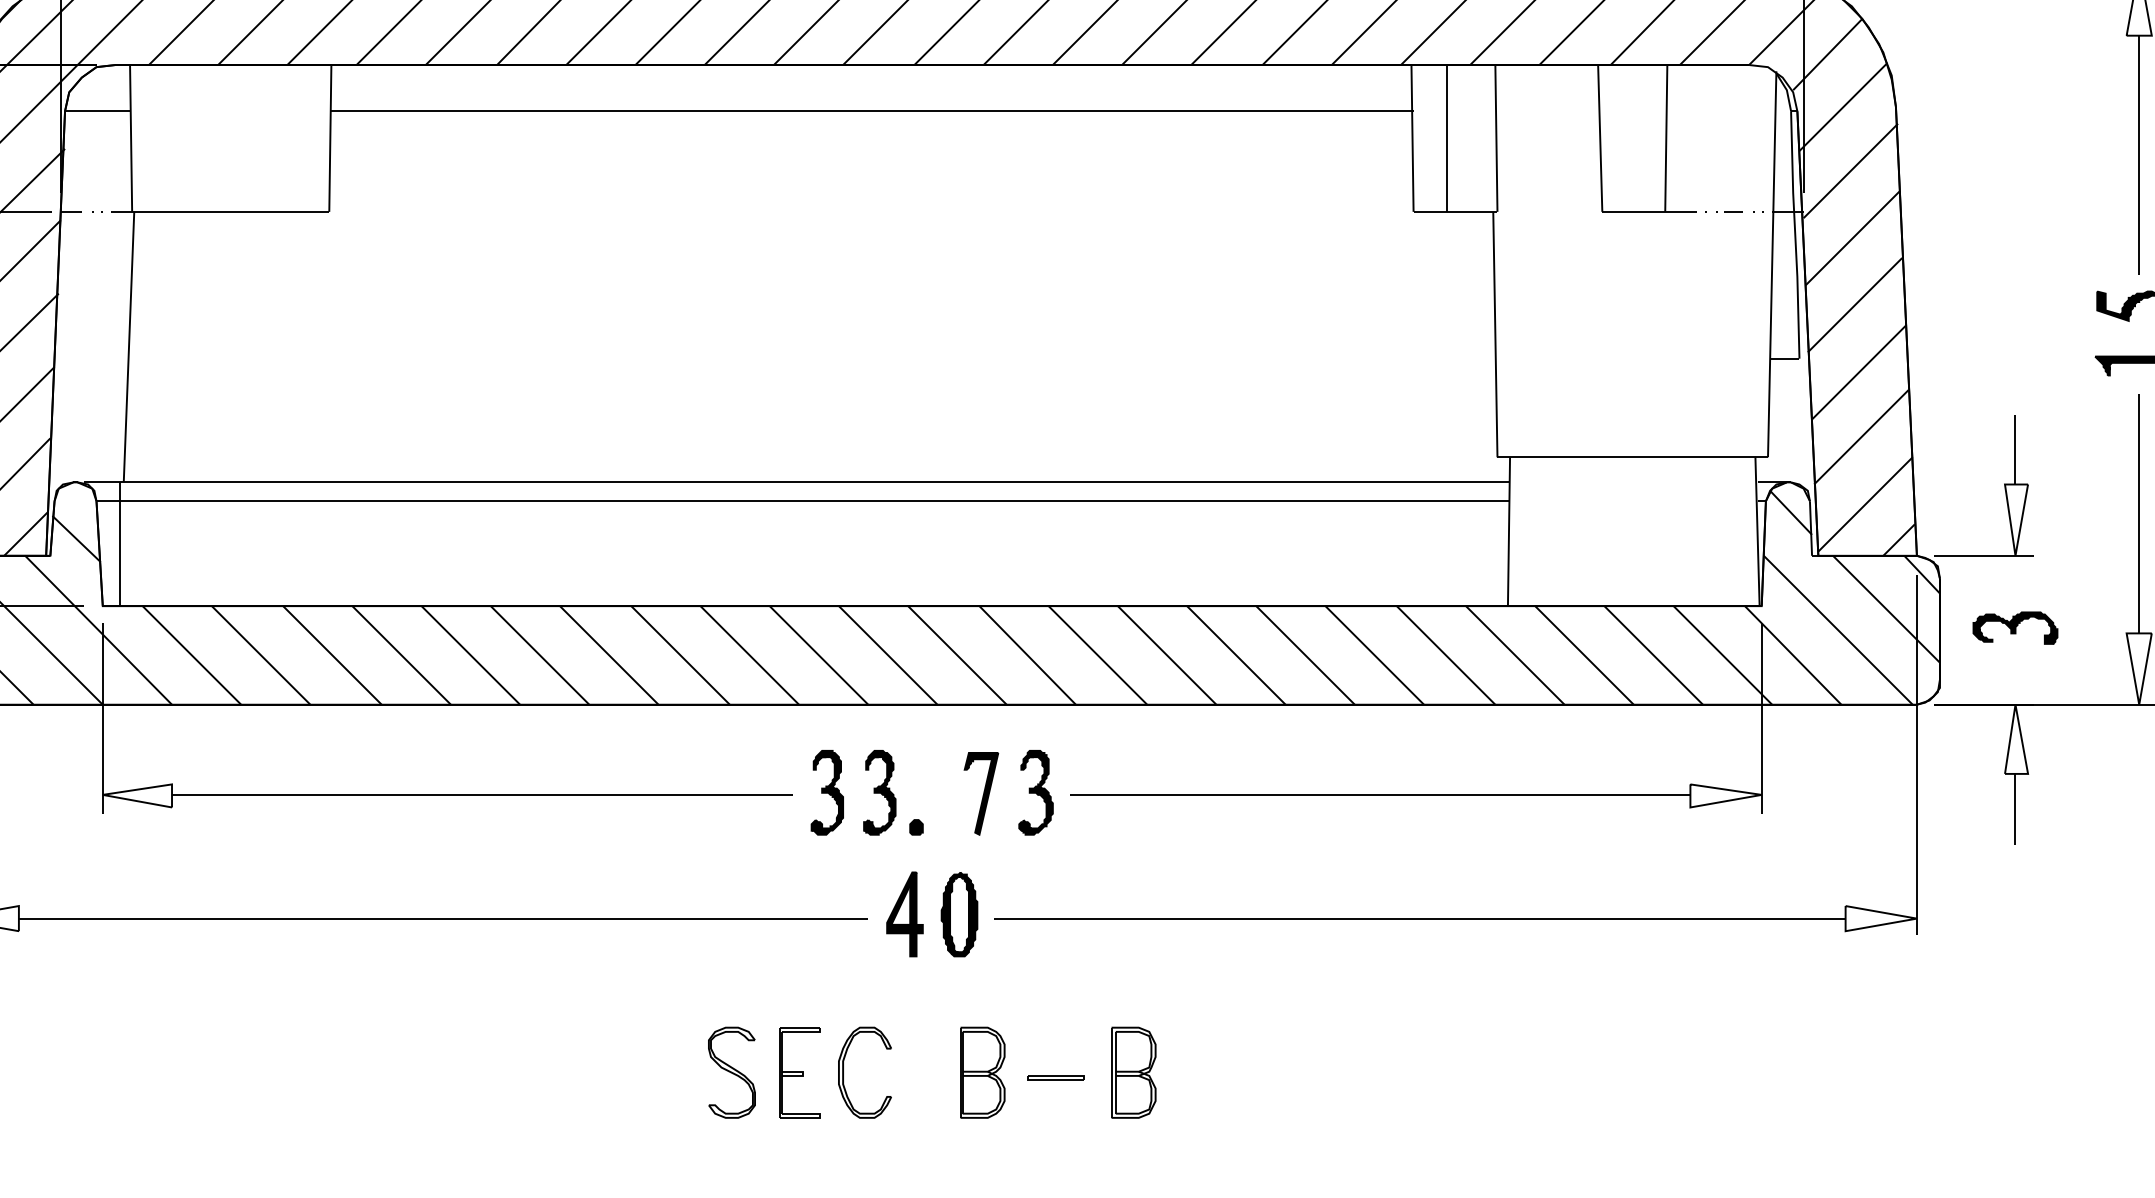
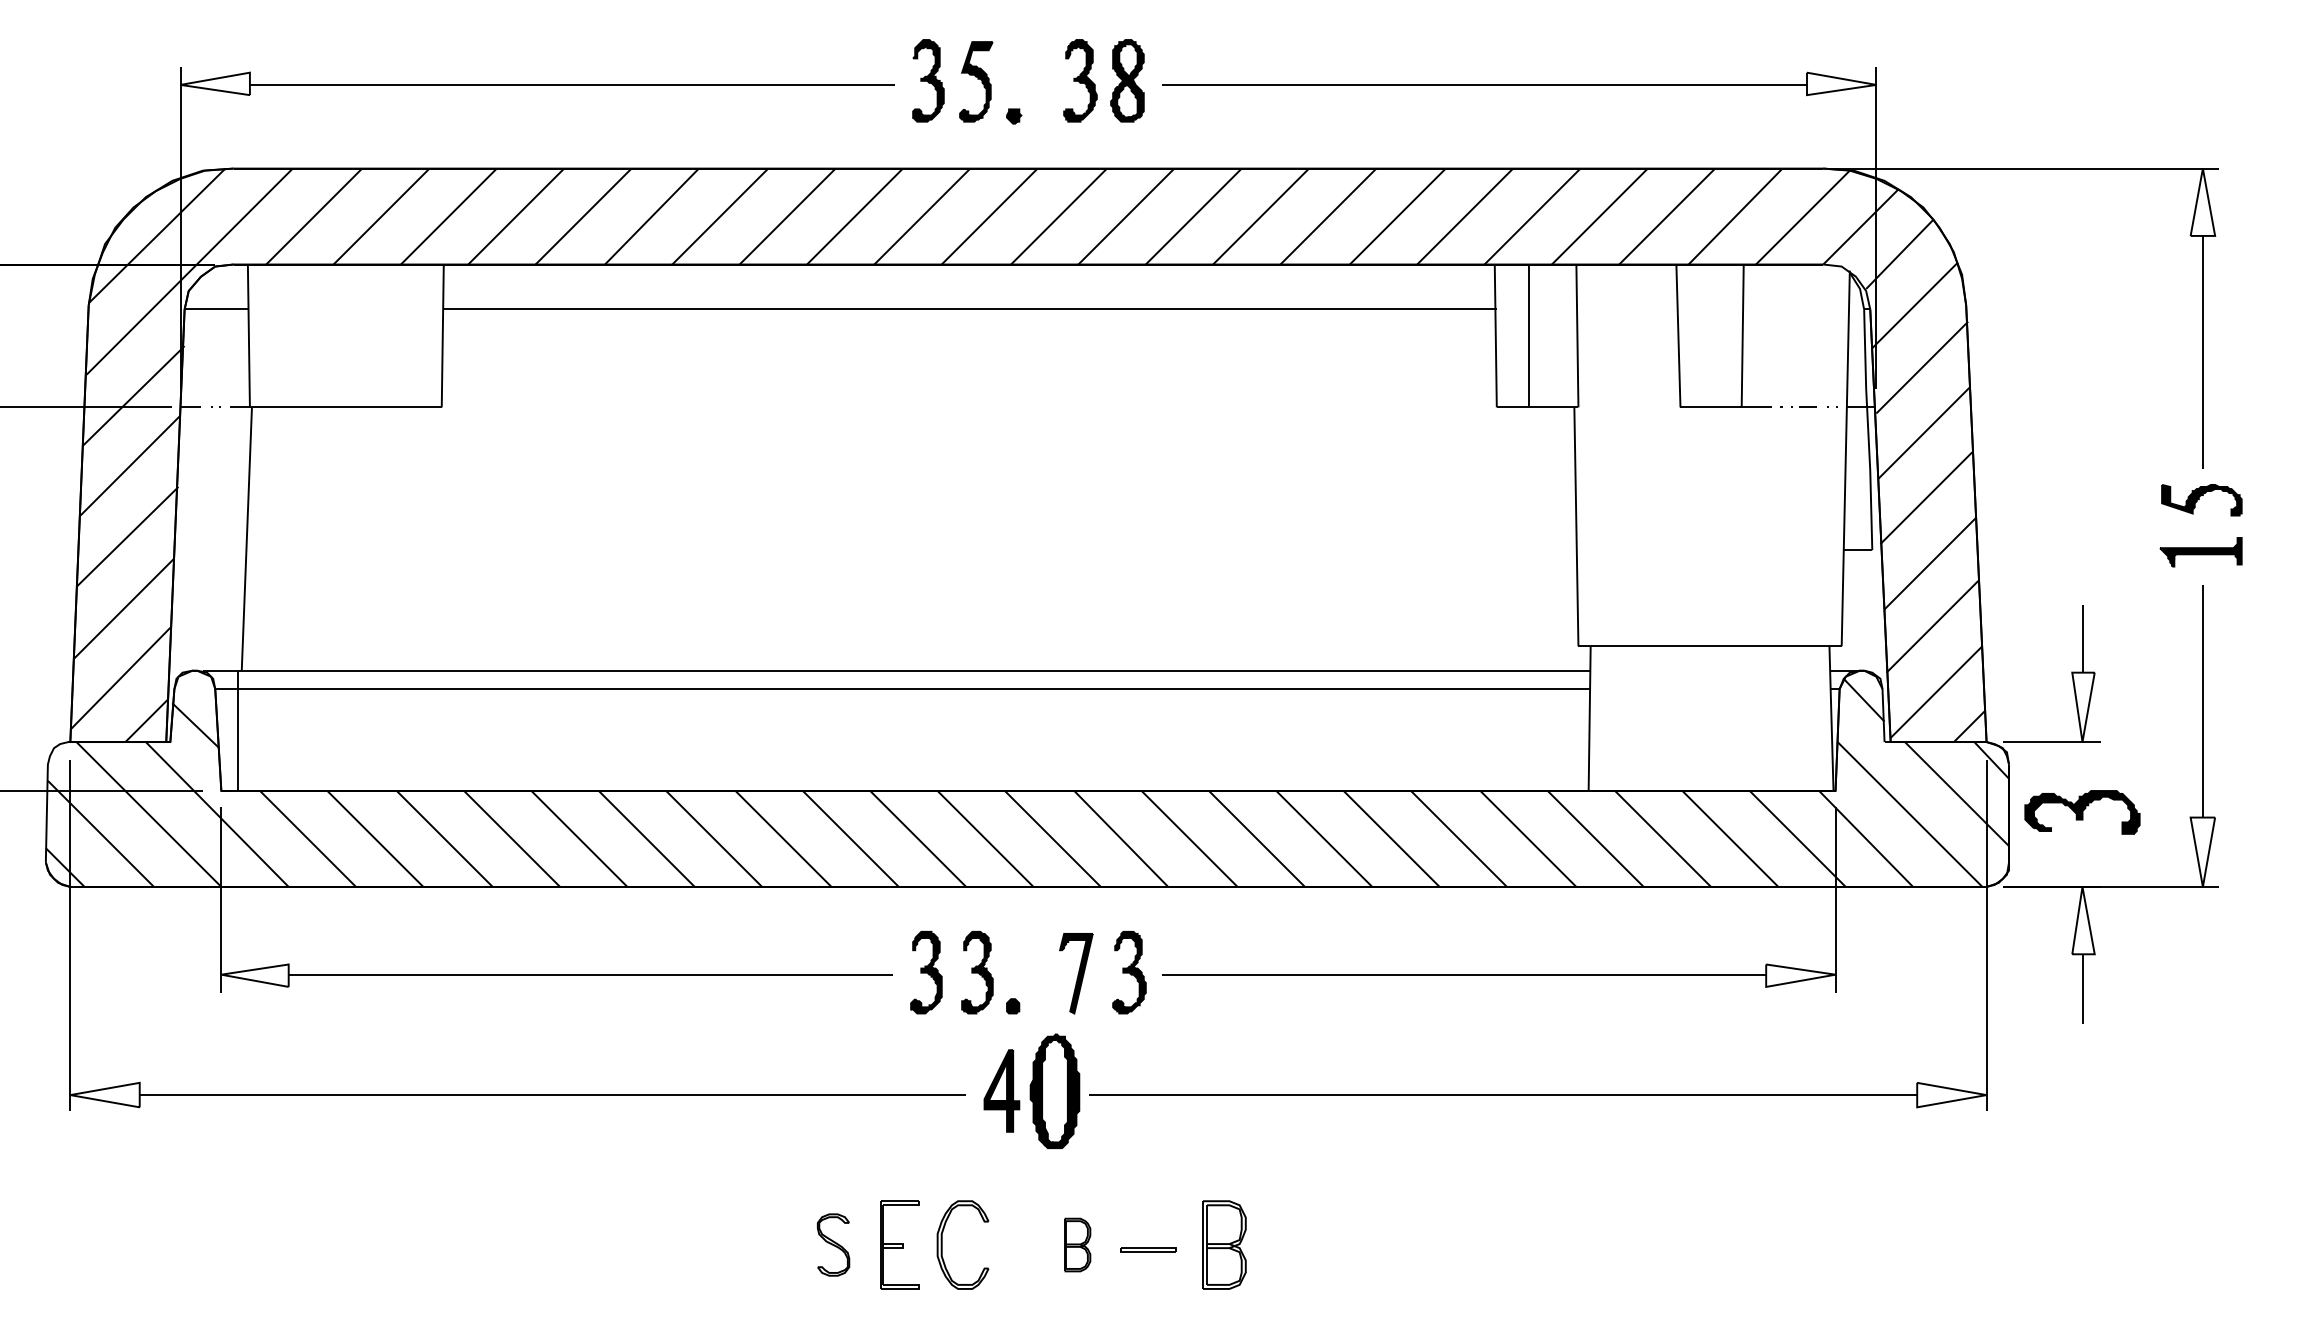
part: (2015, 628) -> (2082, 812), size x1.4
part: (959, 913) -> (1054, 1090), size x1.4
part: (731, 1072) -> (833, 1244), size x0.7
part: (982, 1072) -> (1077, 1244), size x0.6

